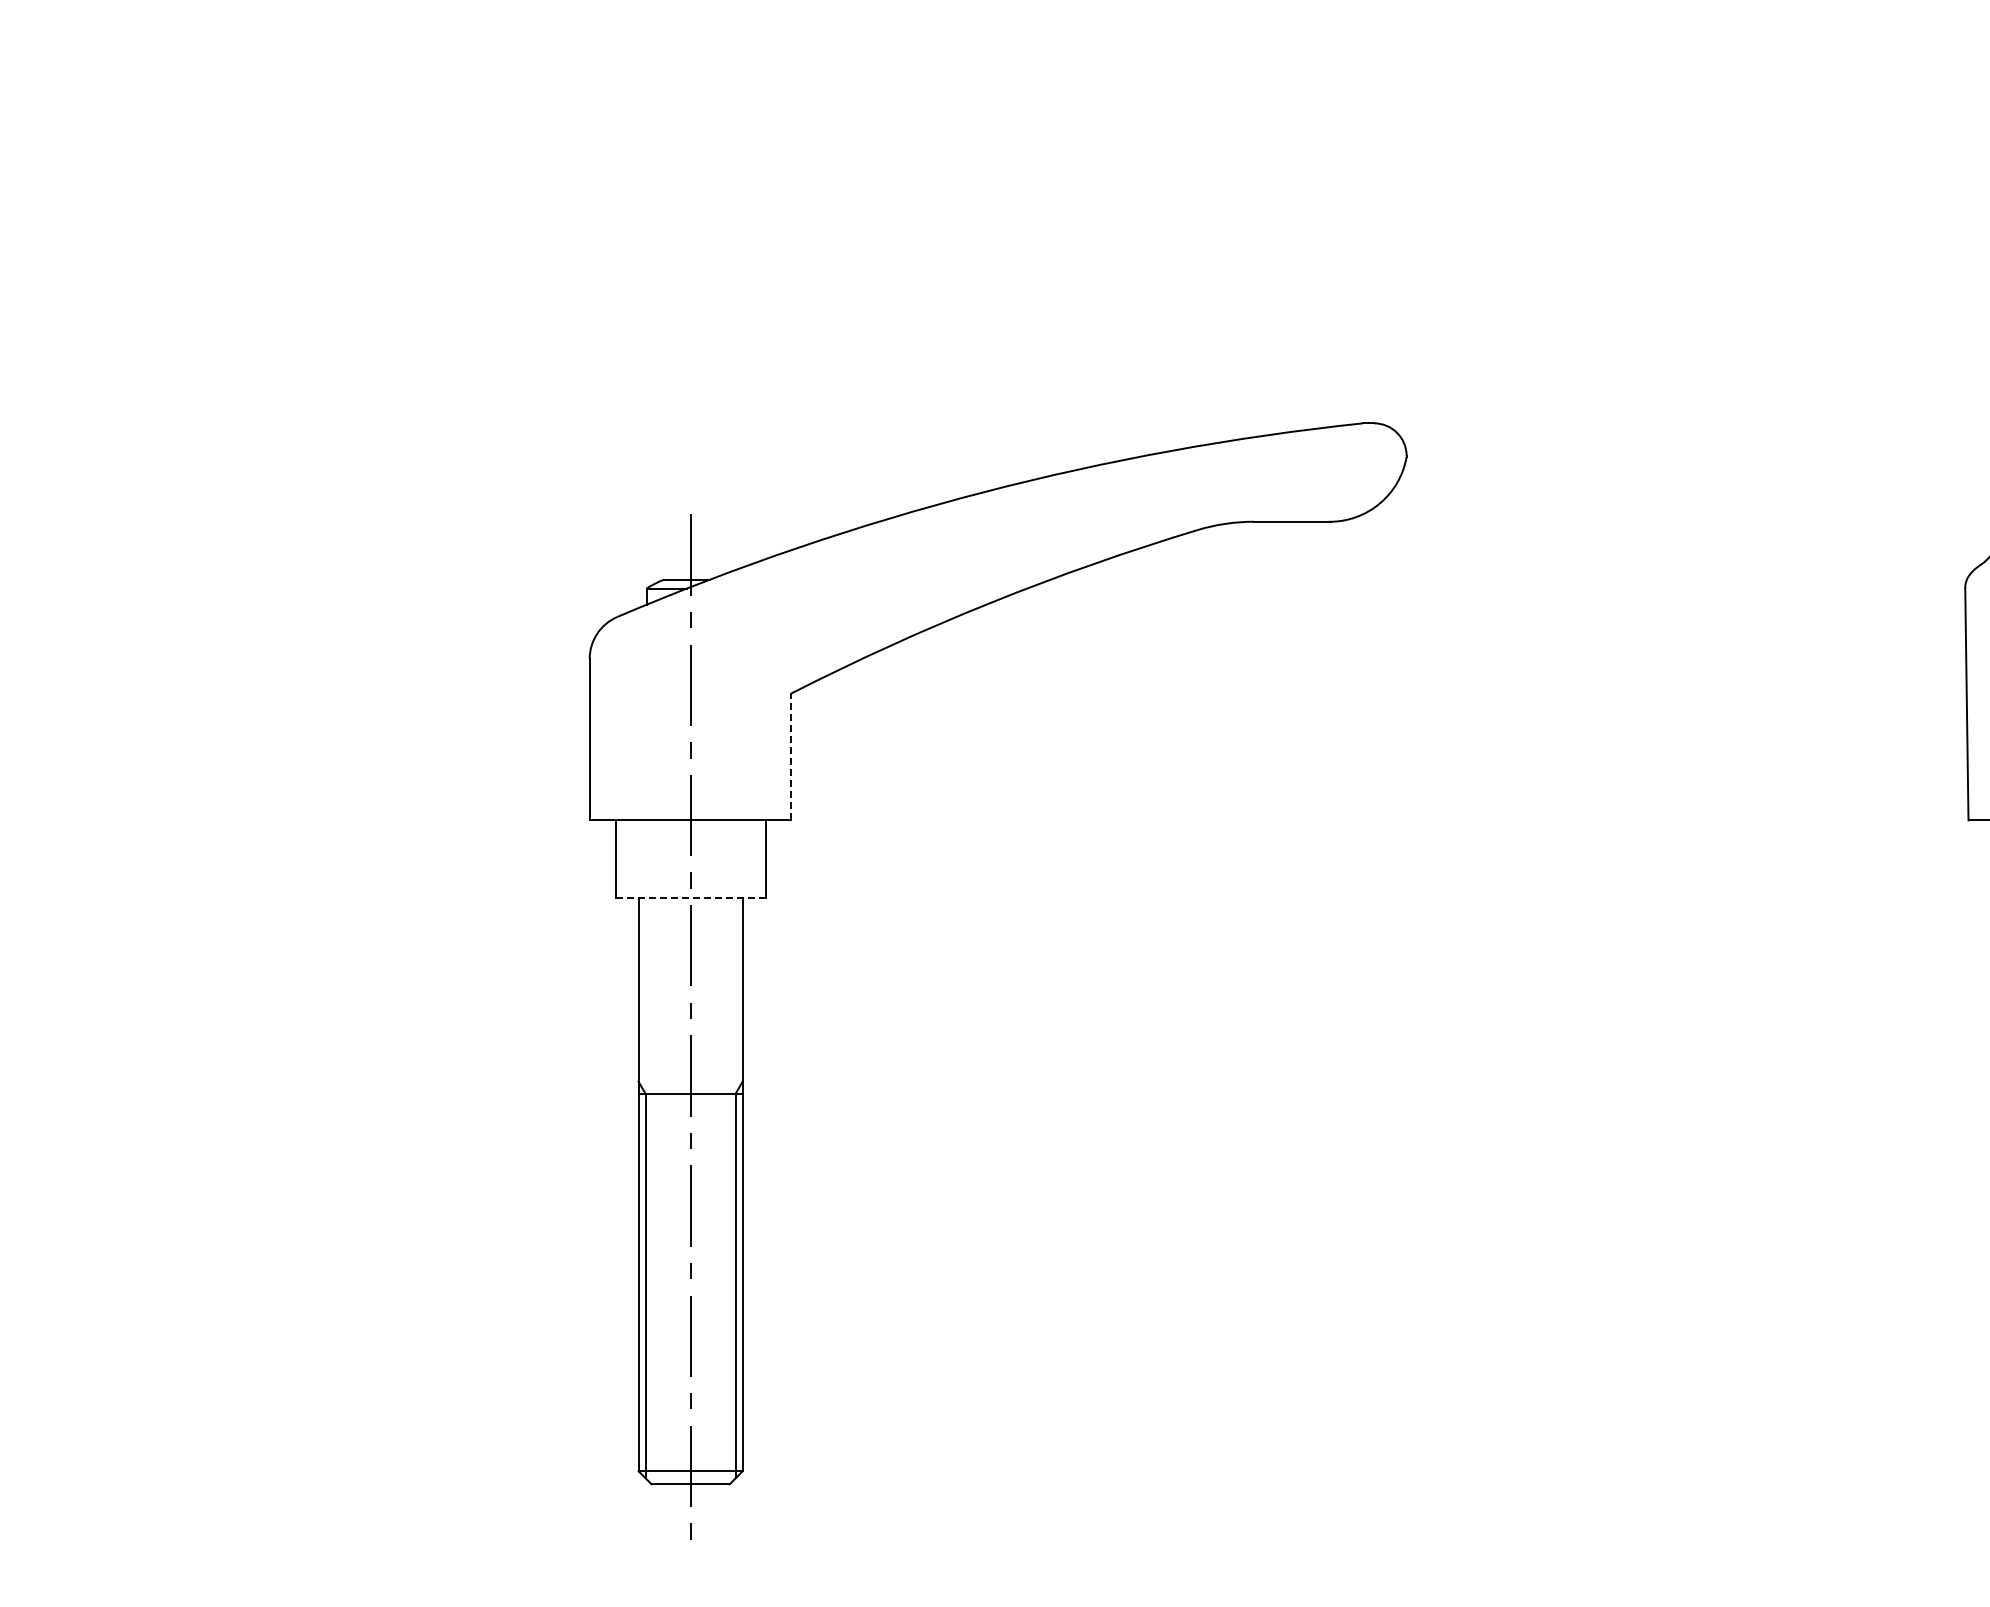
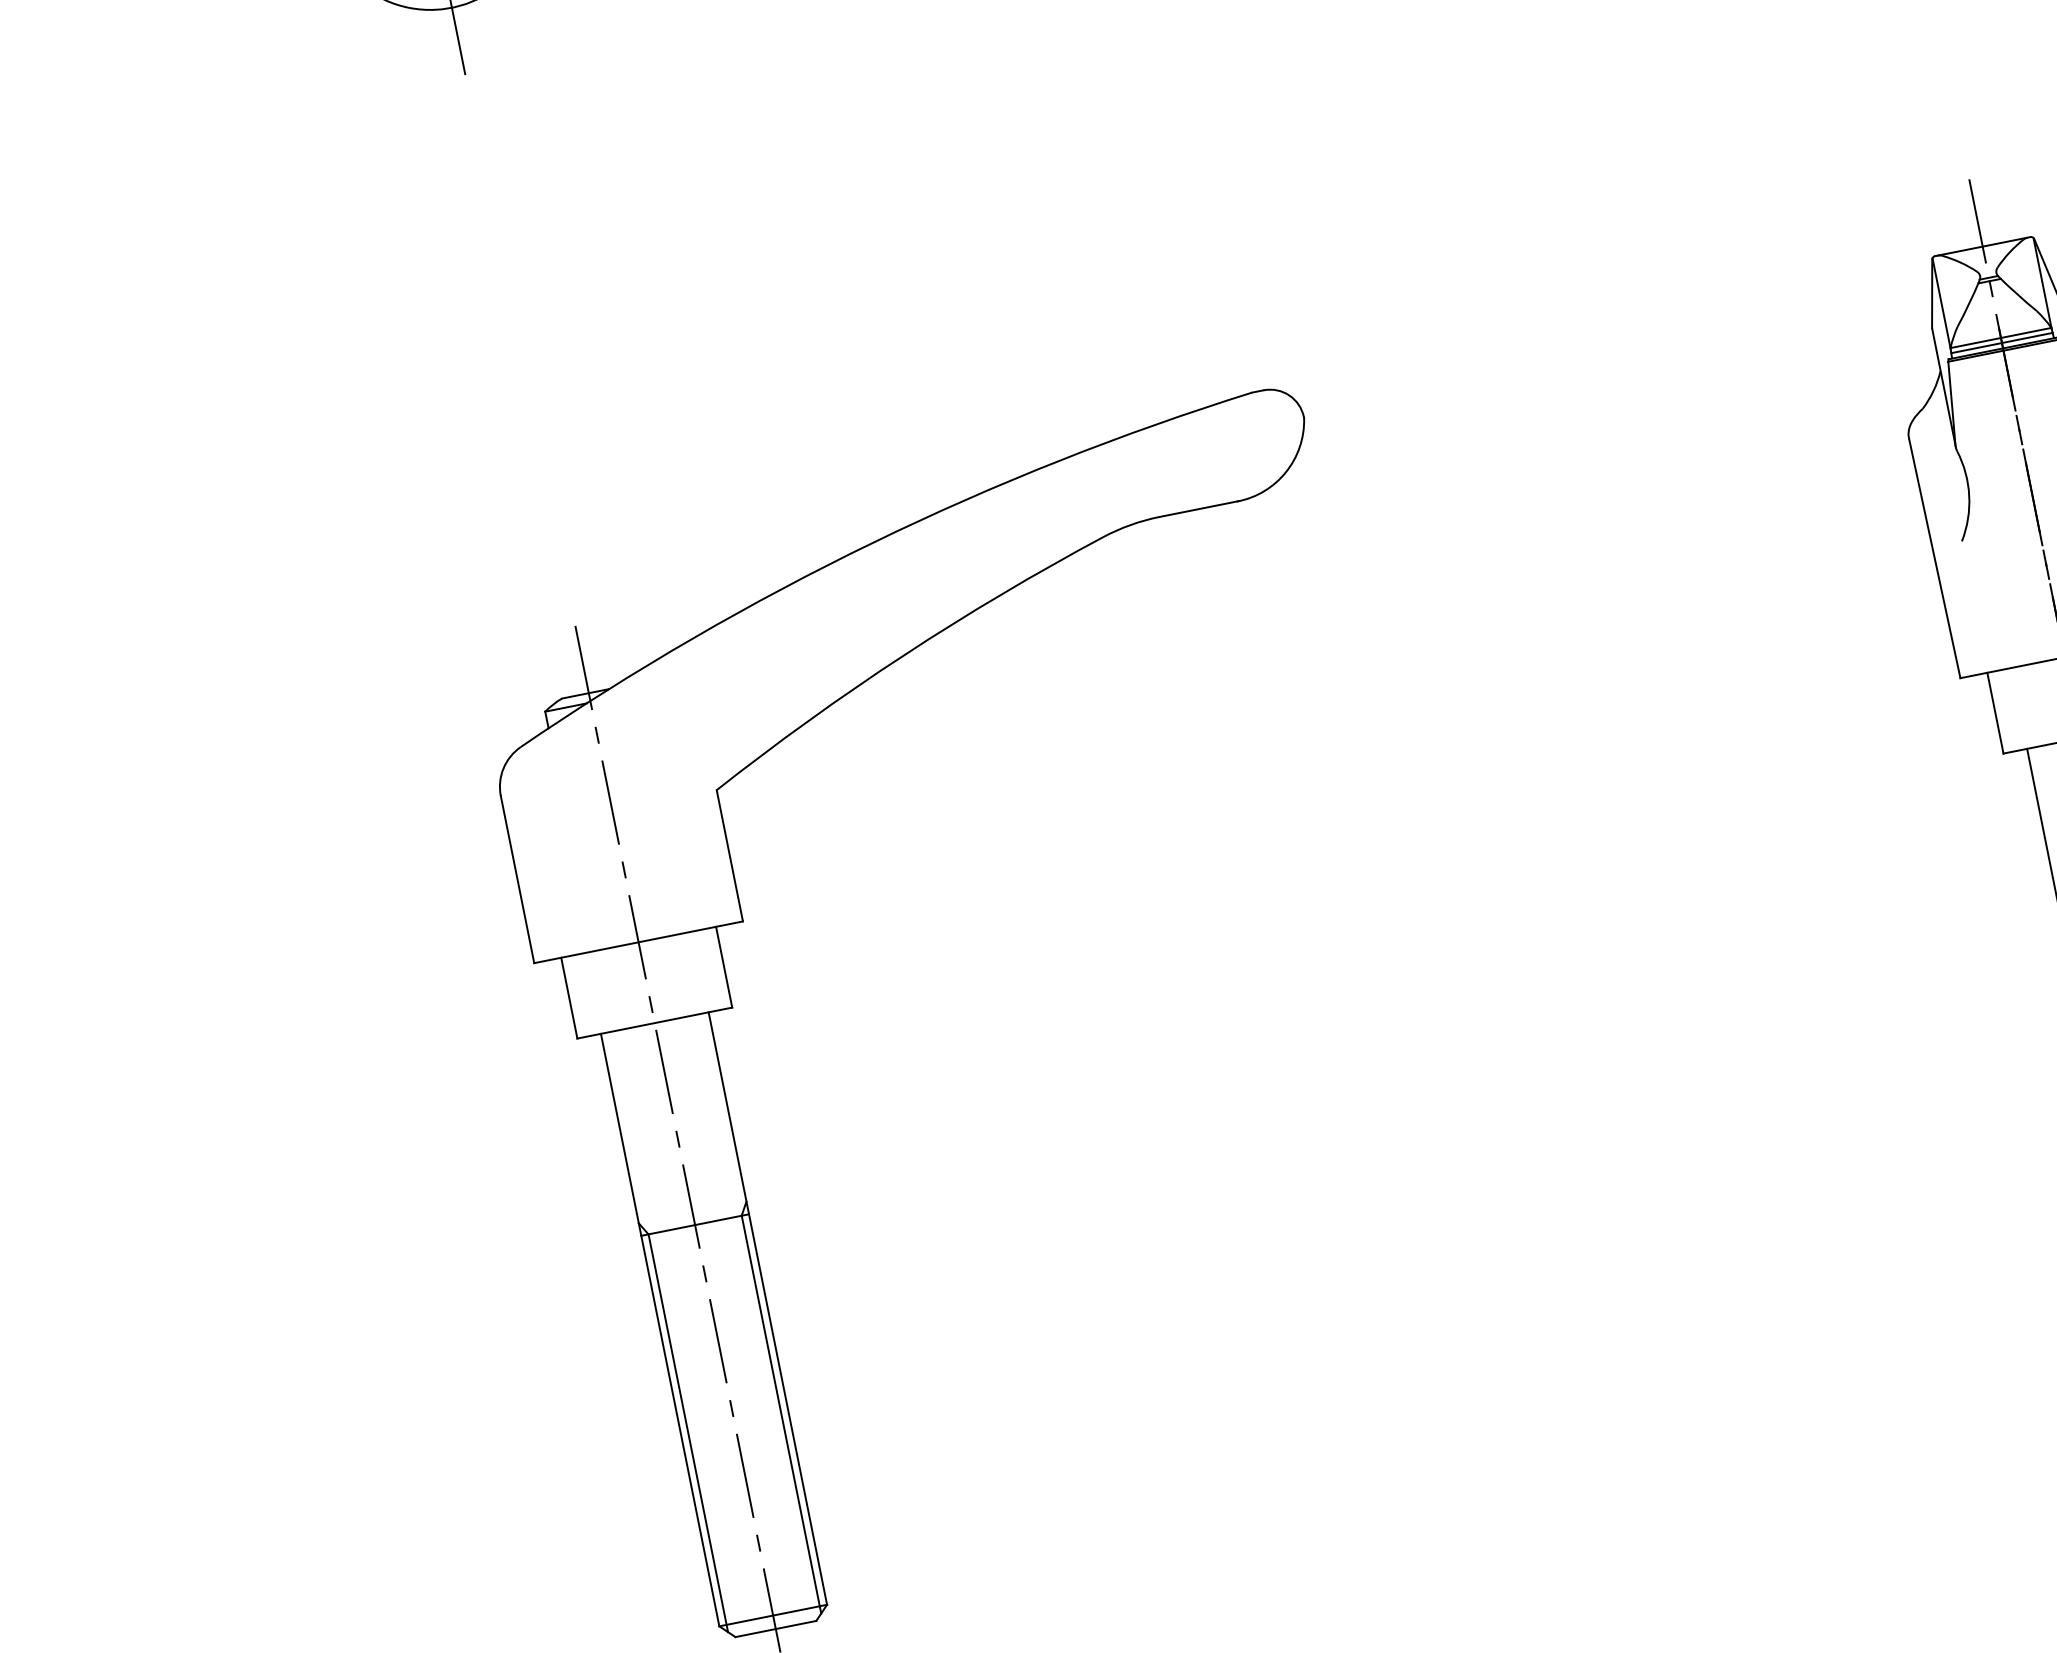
line: (791, 756) -> (729, 855), dashed -> solid
line: (690, 898) -> (654, 1023), dashed -> solid

